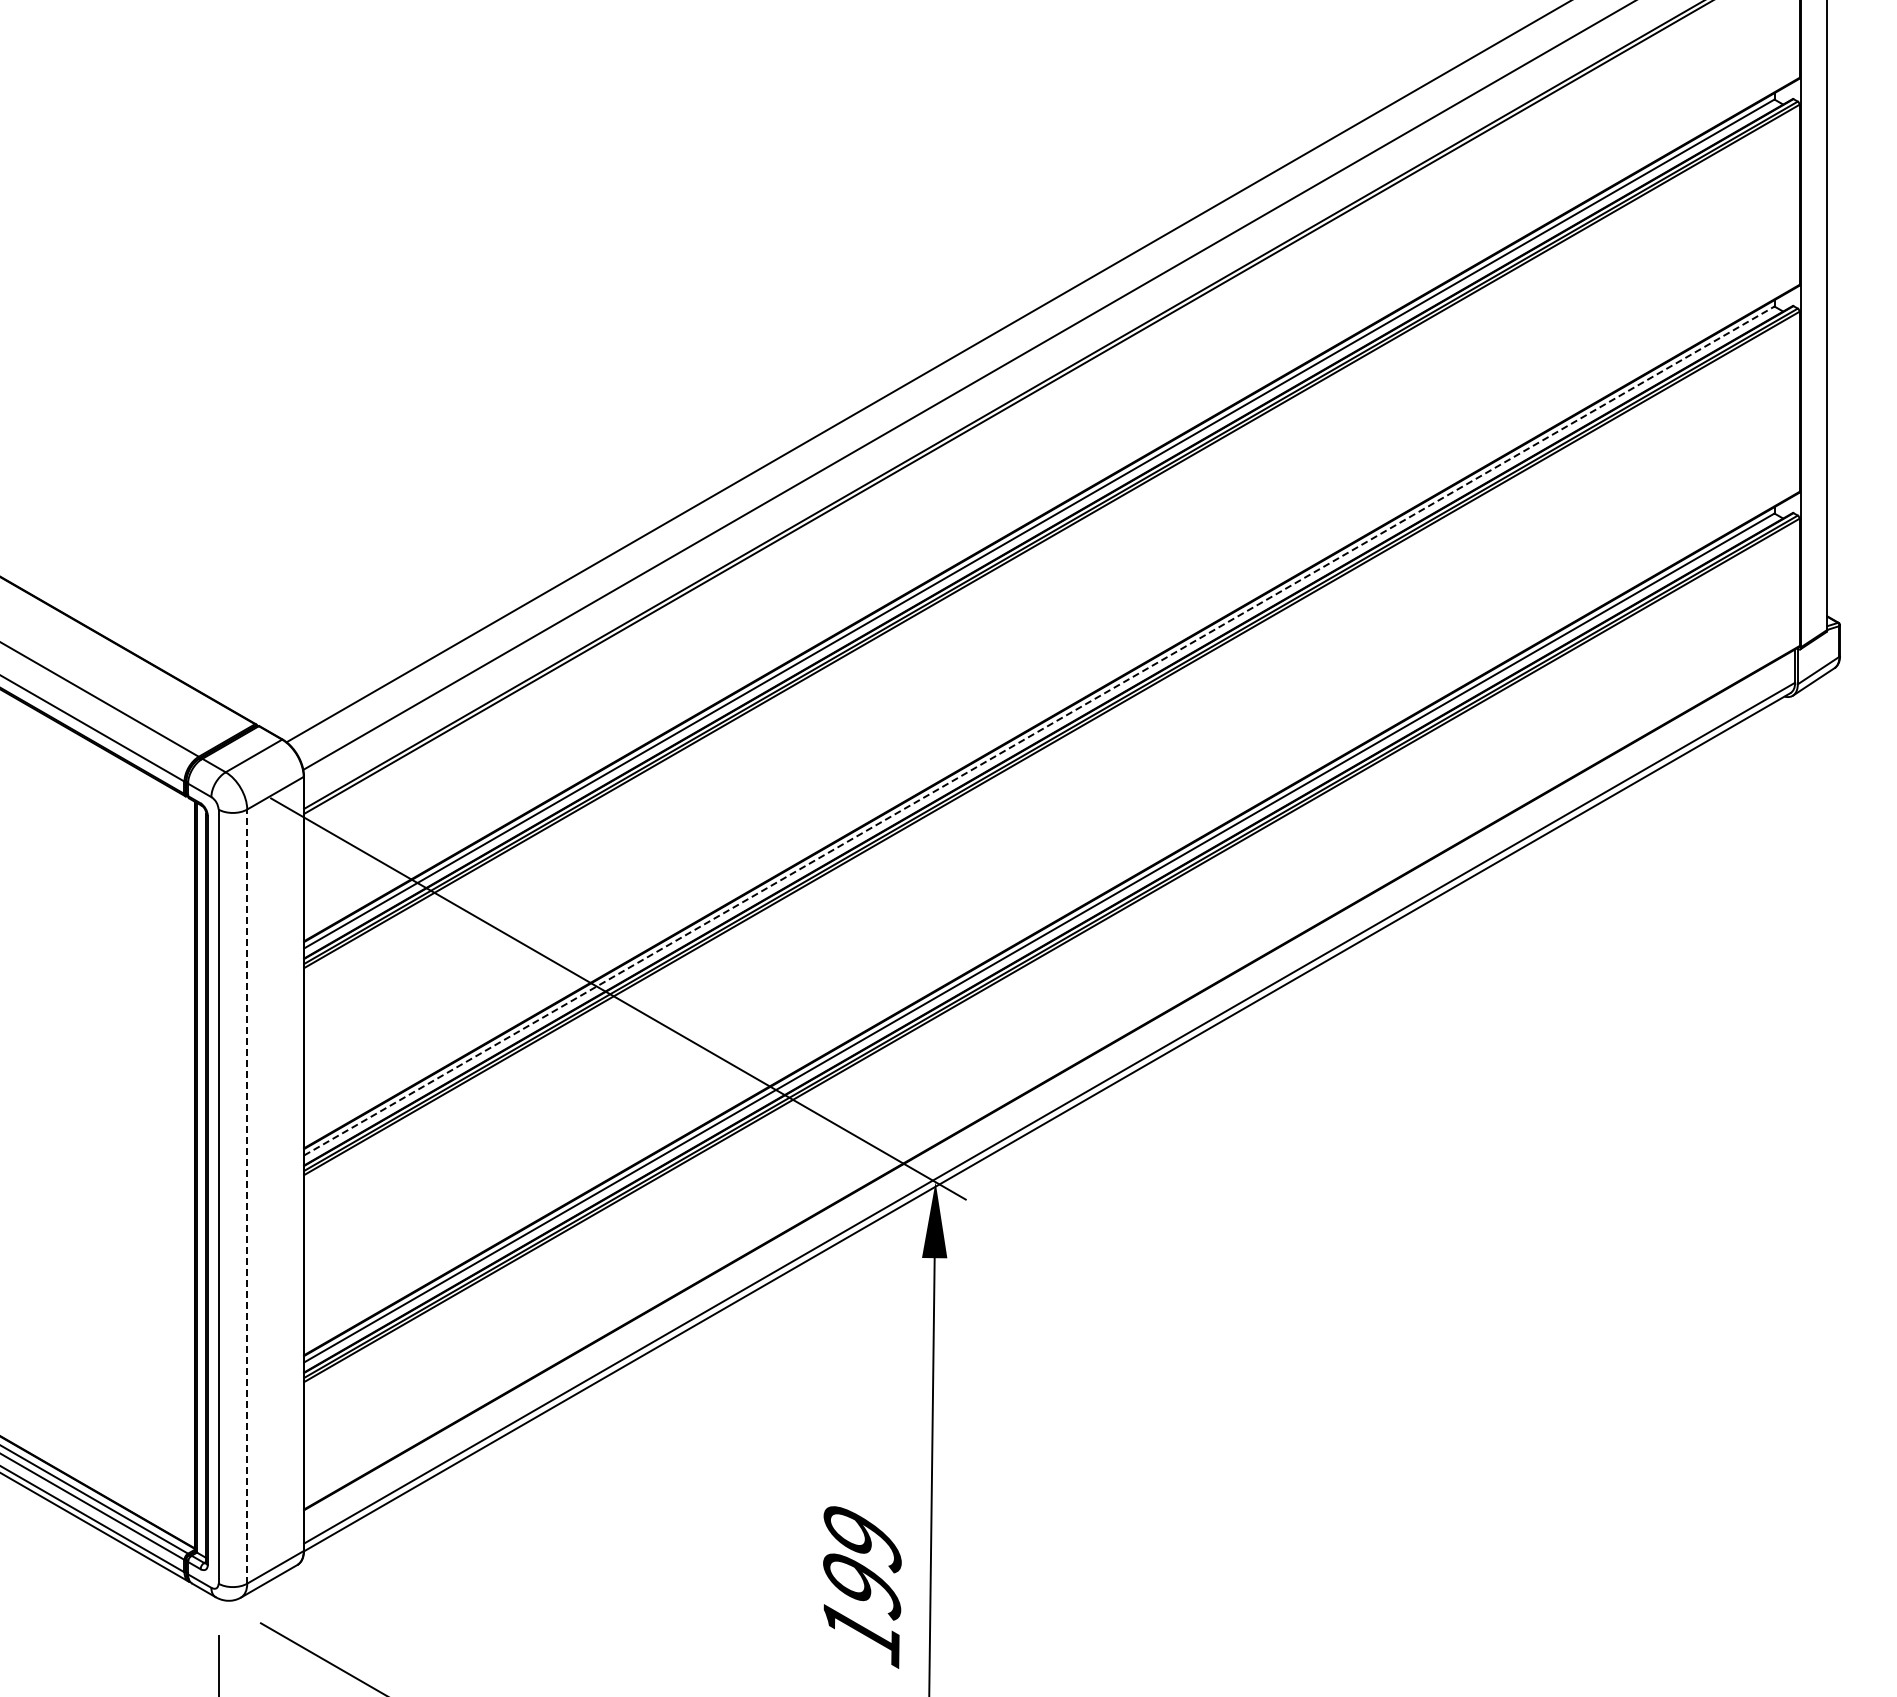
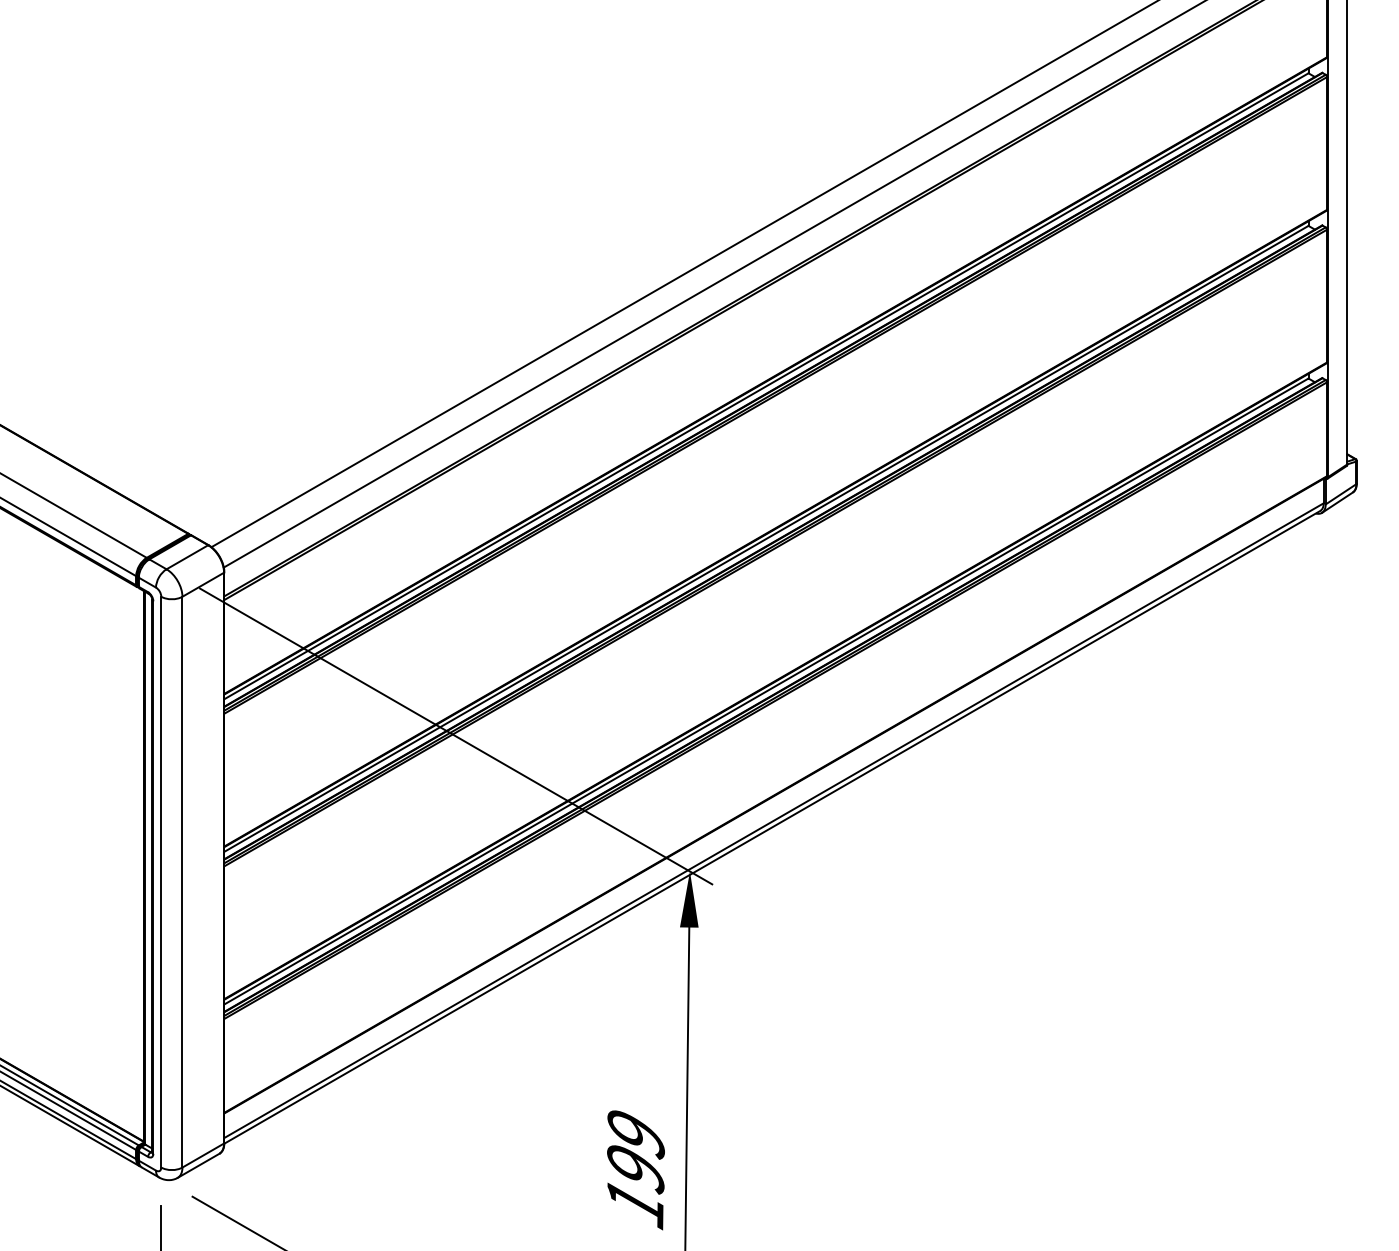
line: (1039, 731) -> (766, 539), dashed -> solid
line: (247, 1196) -> (182, 882), dashed -> solid

